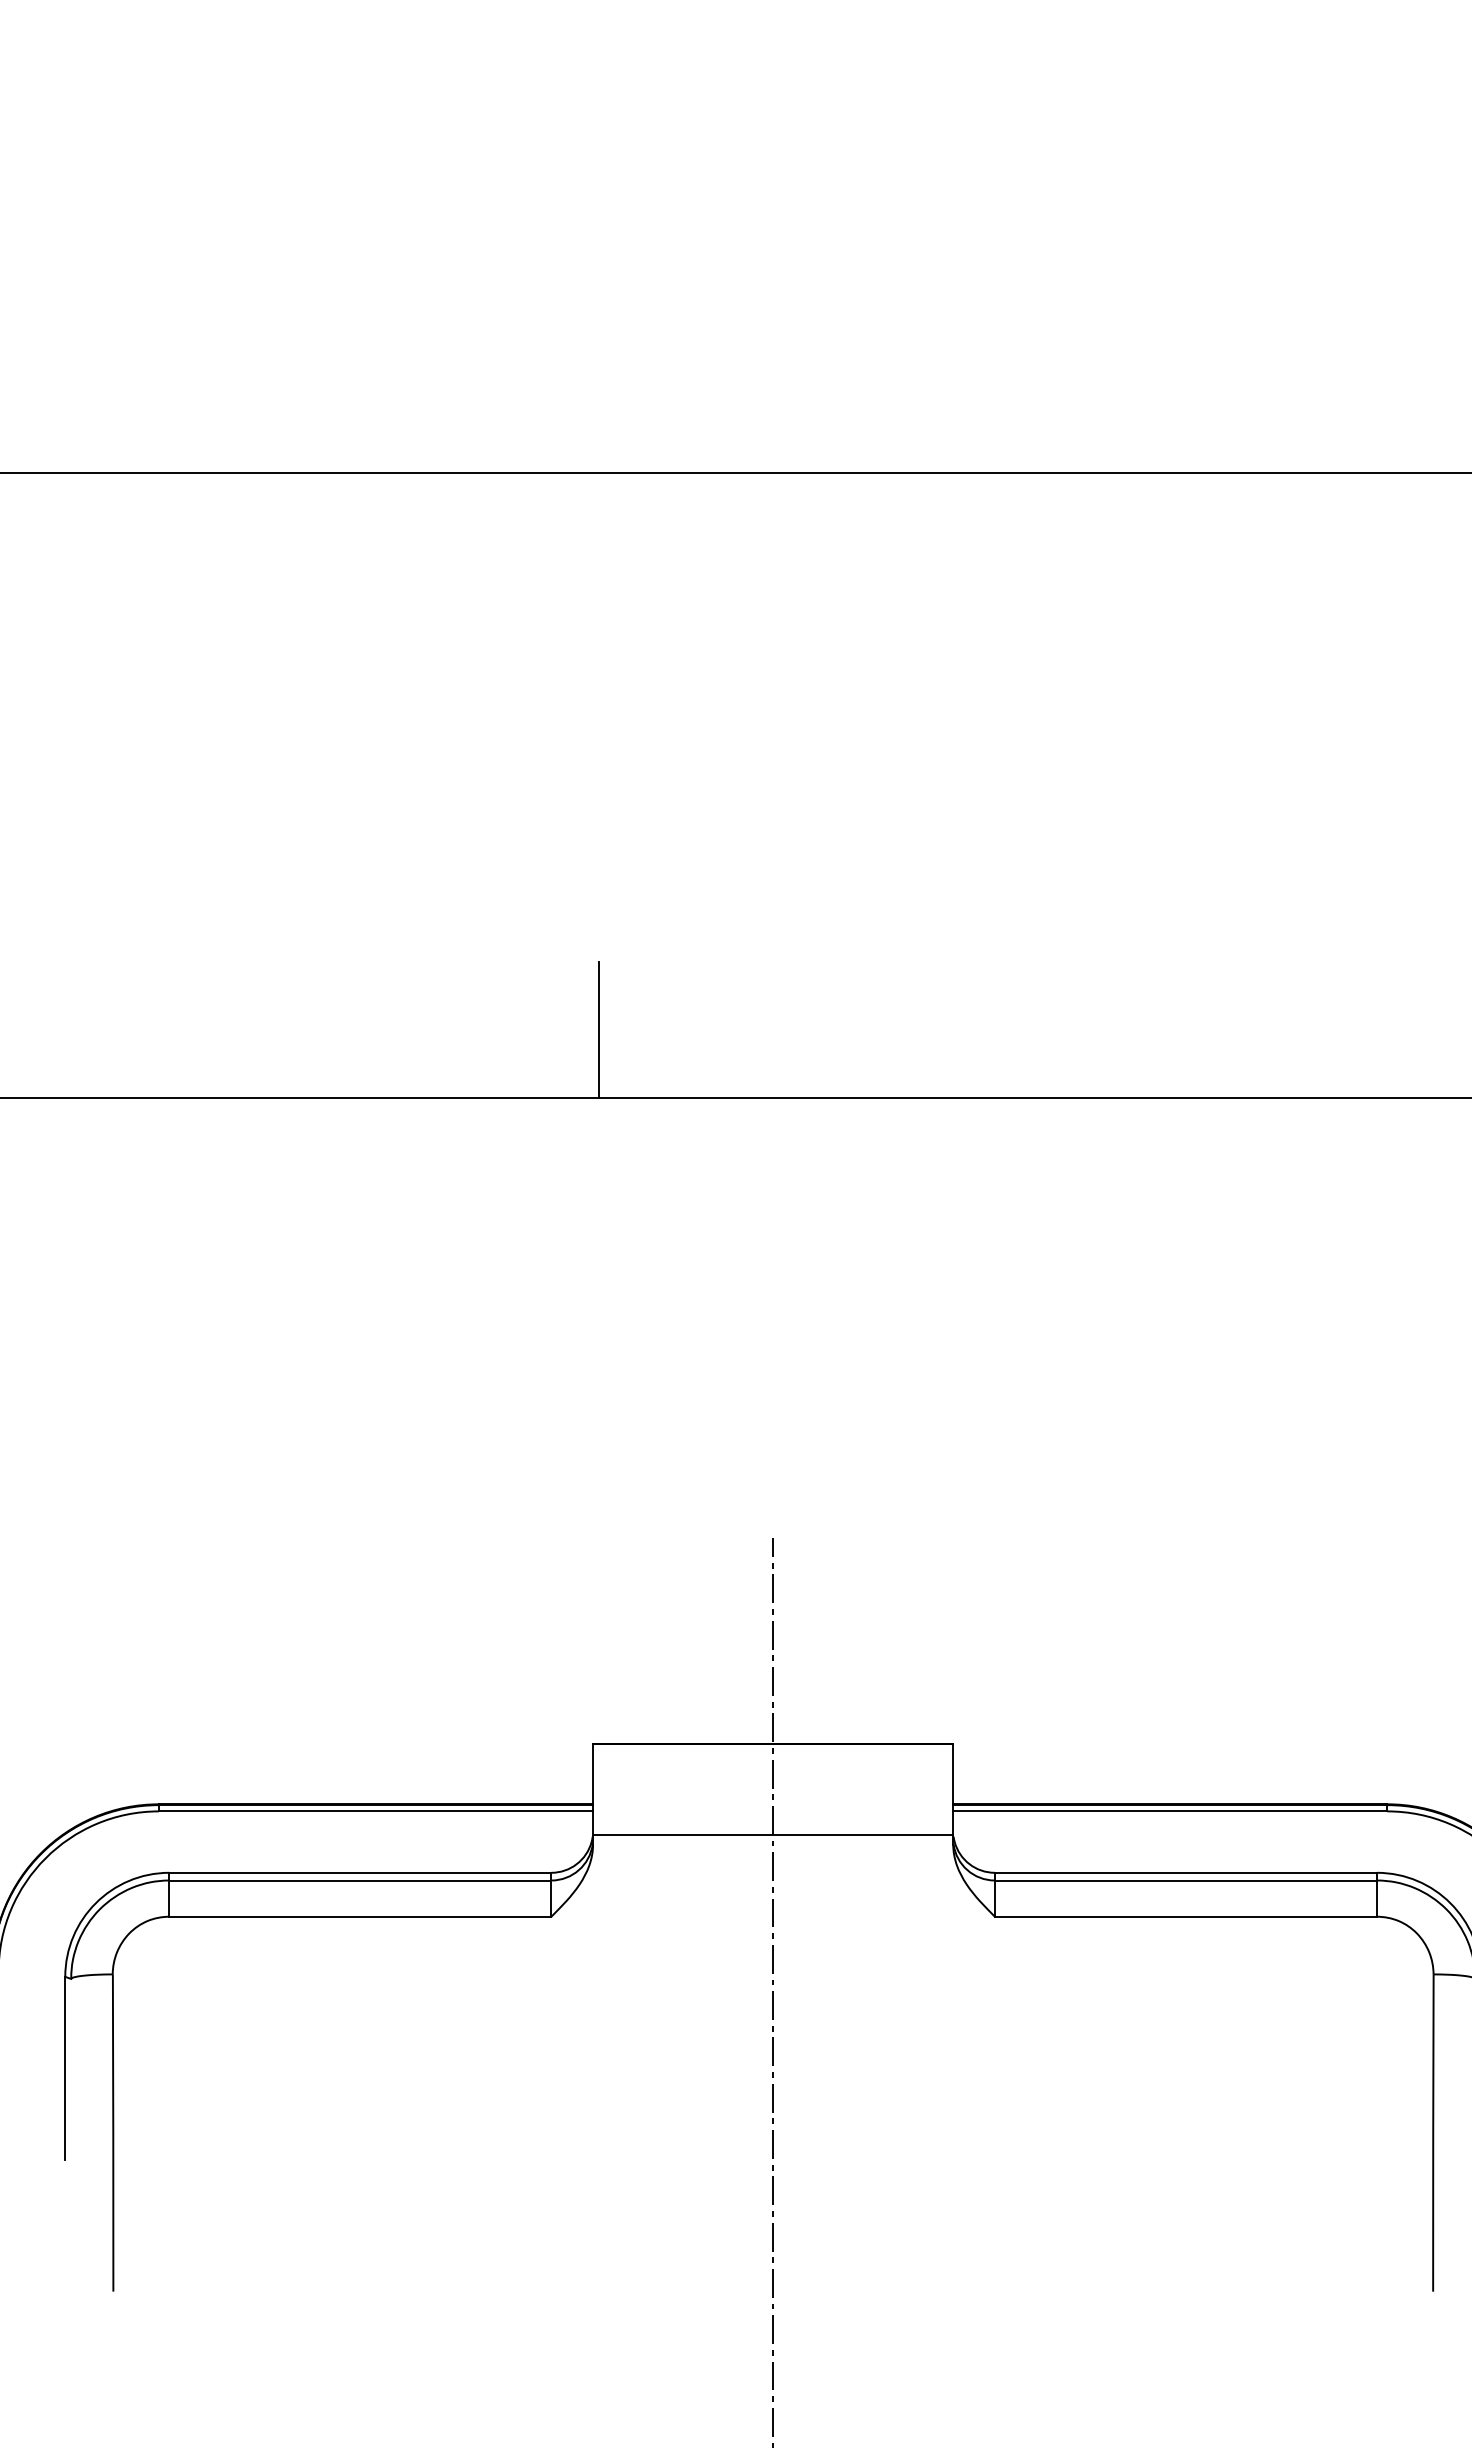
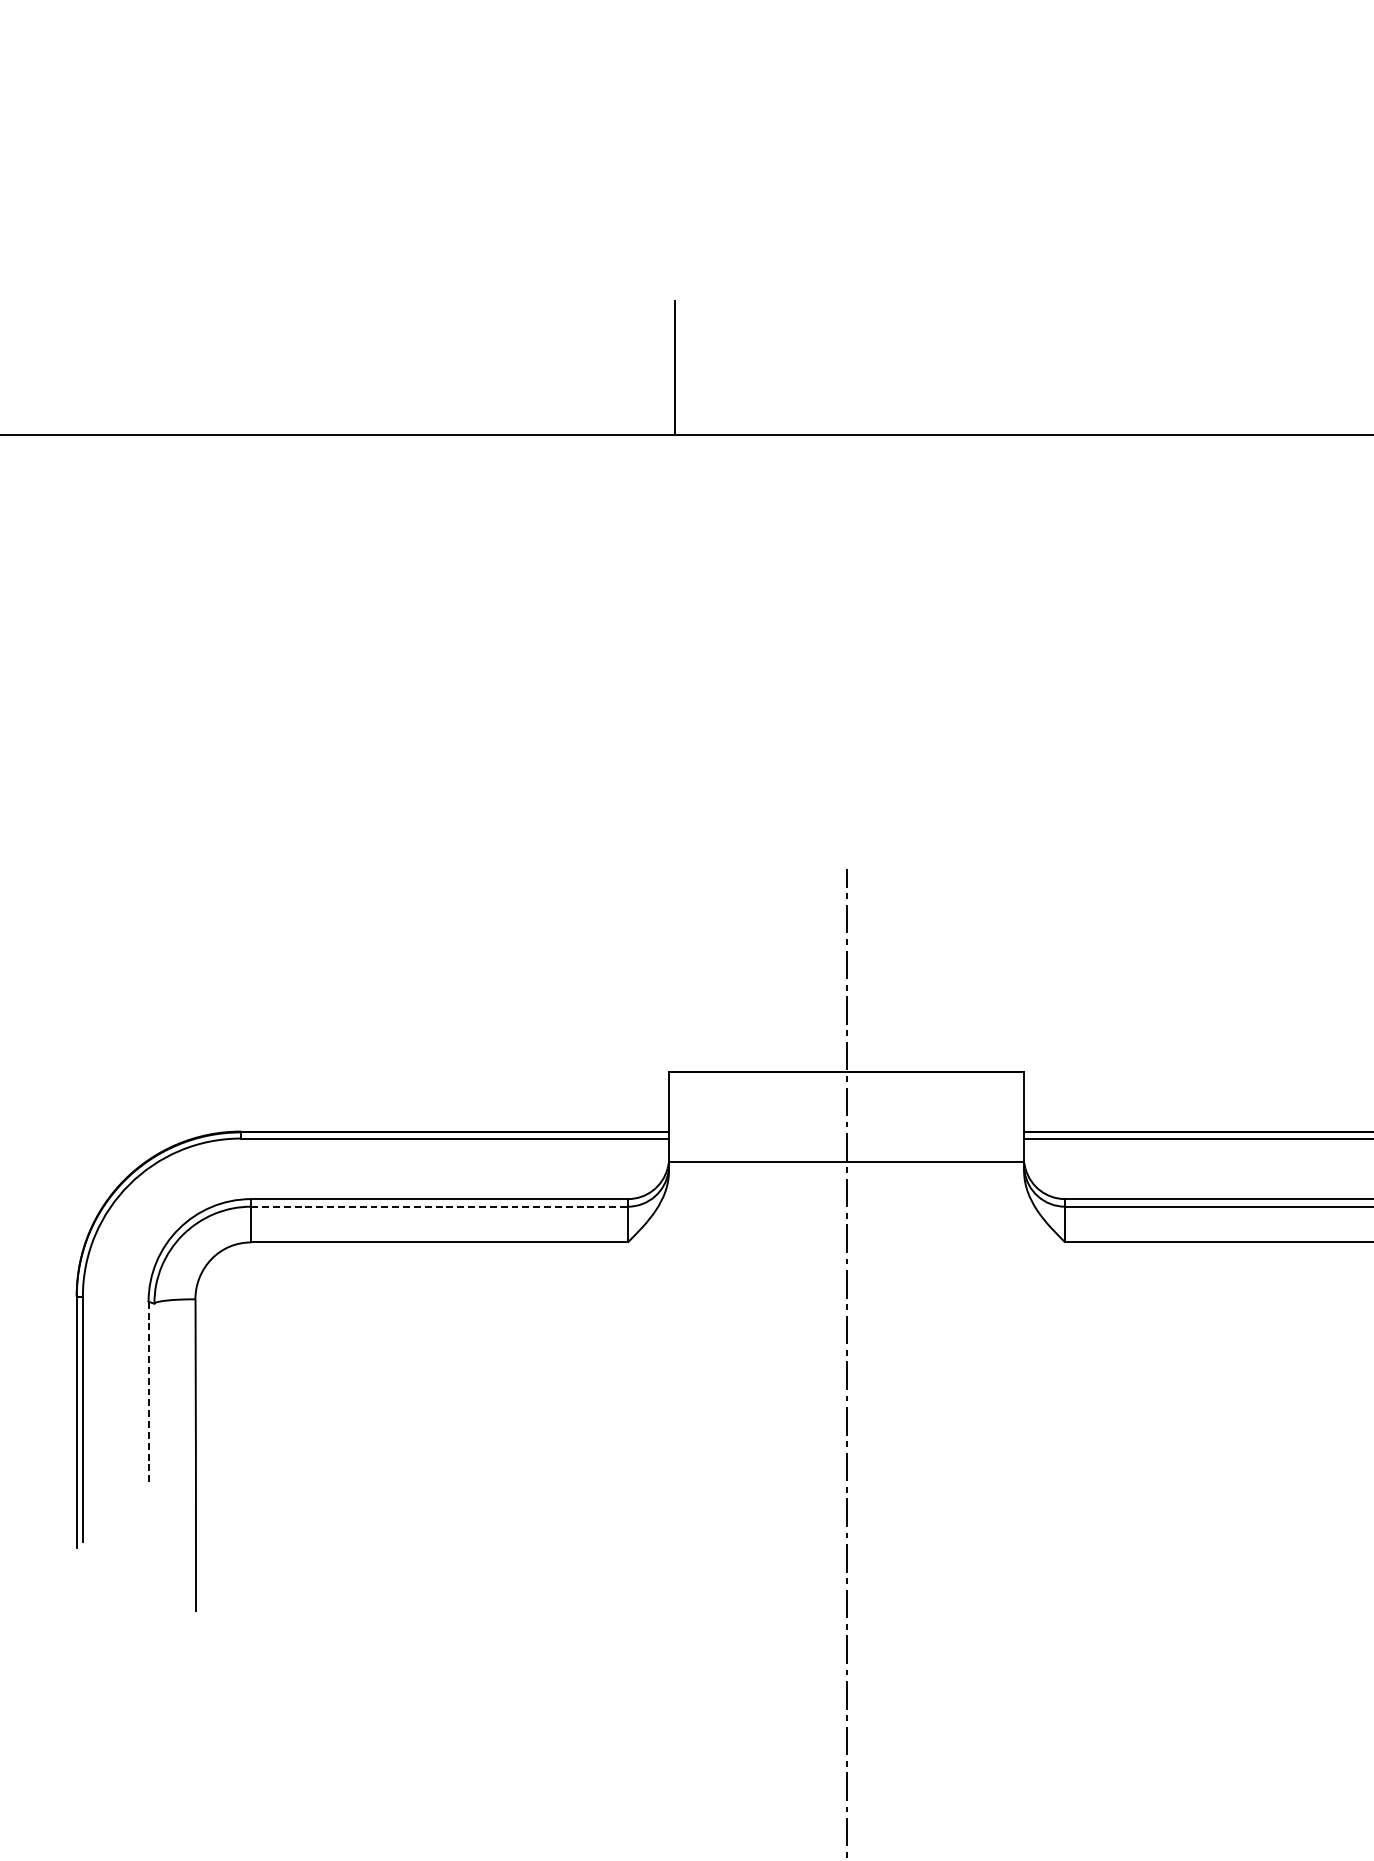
line: (360, 1880) -> (439, 1206), solid -> dashed
line: (65, 2068) -> (148, 1392), solid -> dashed

